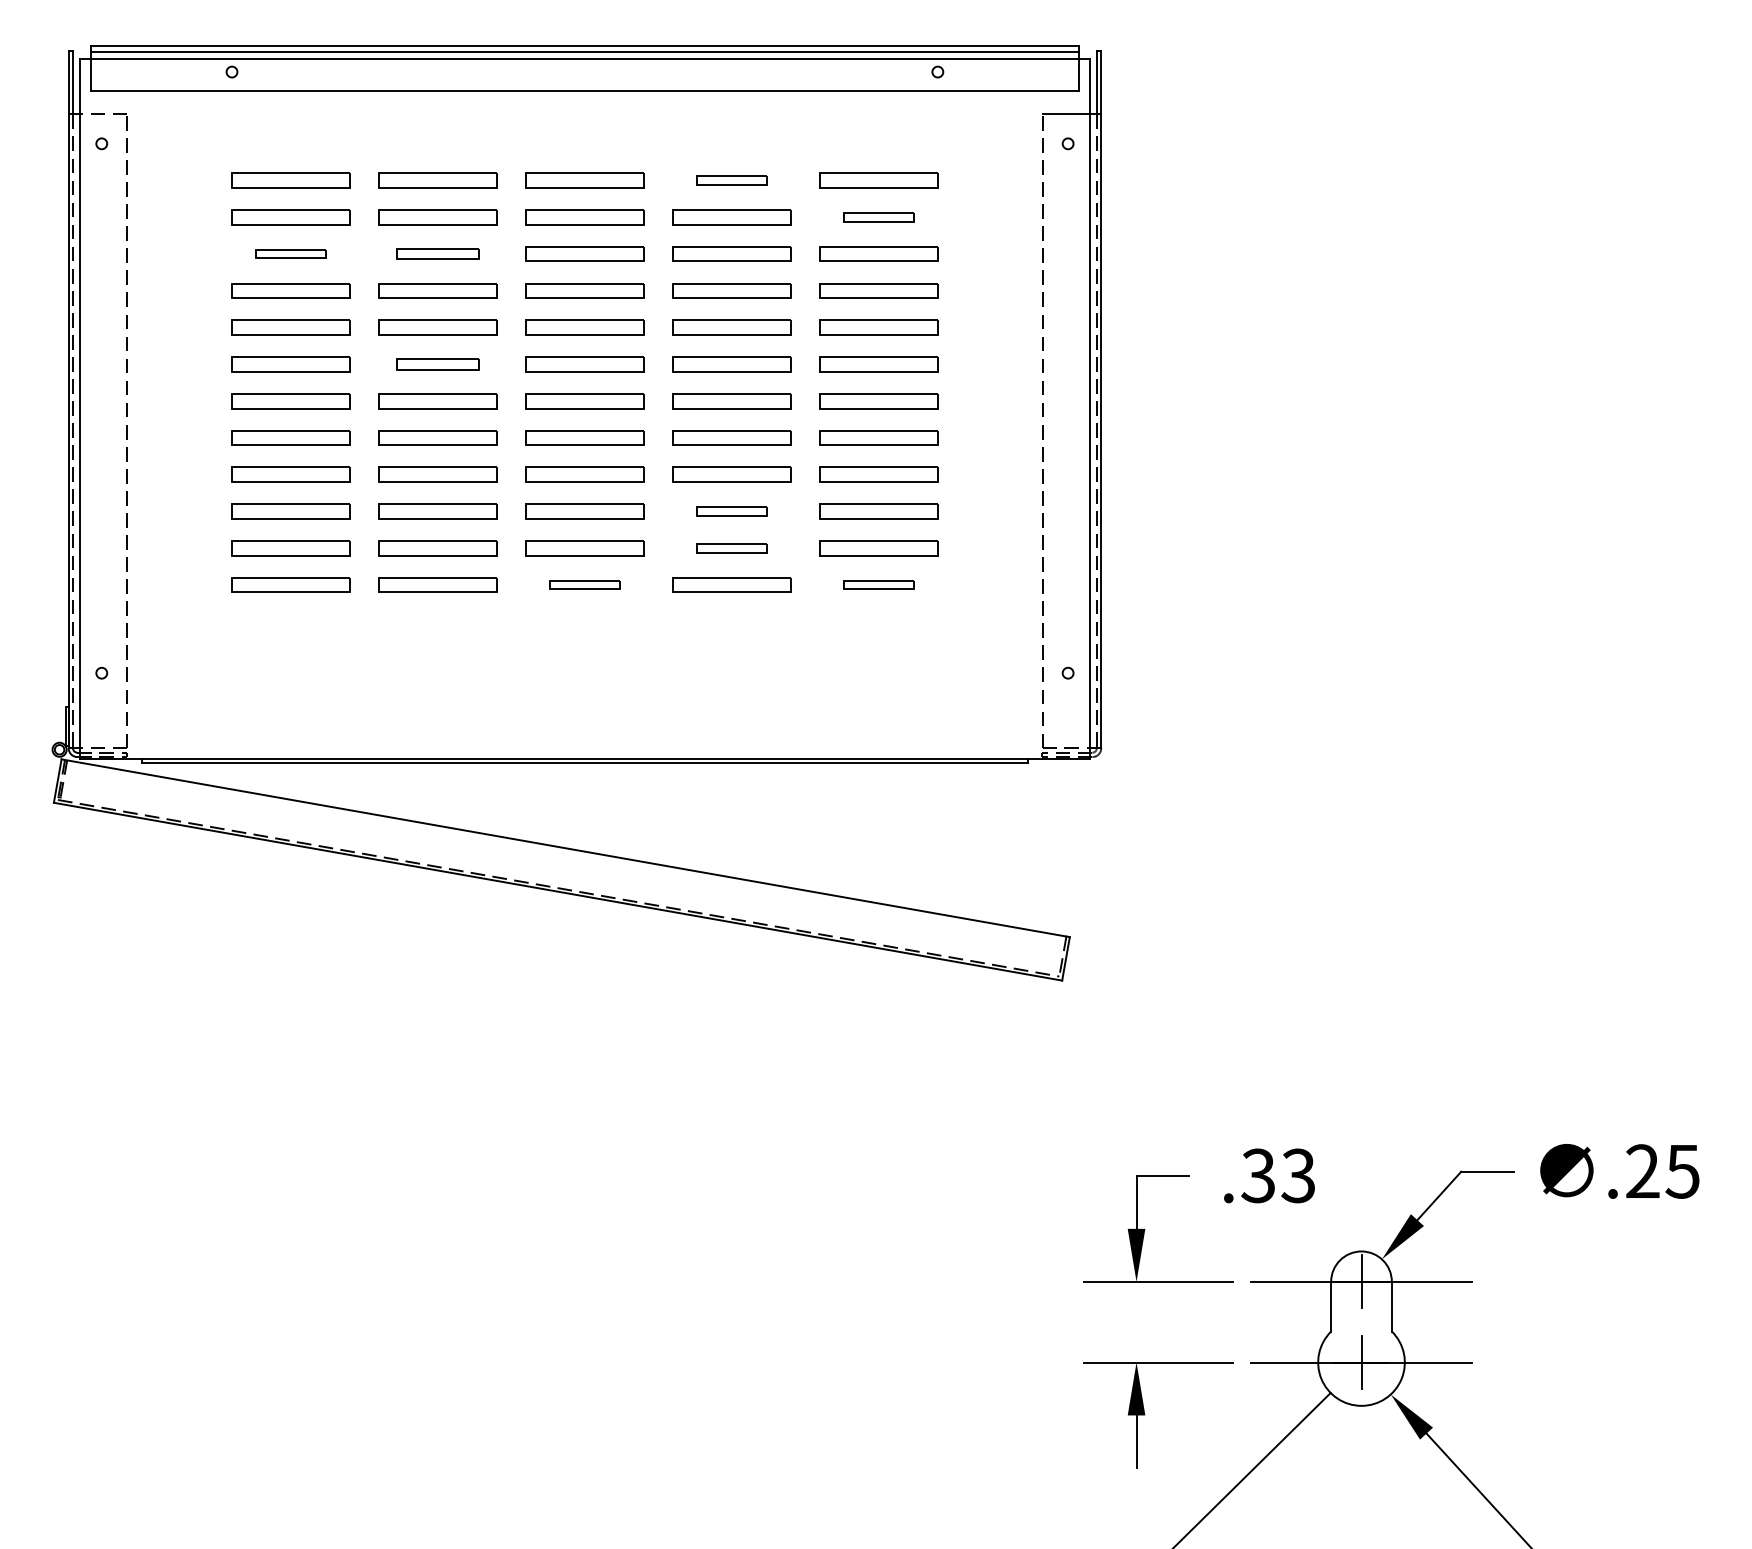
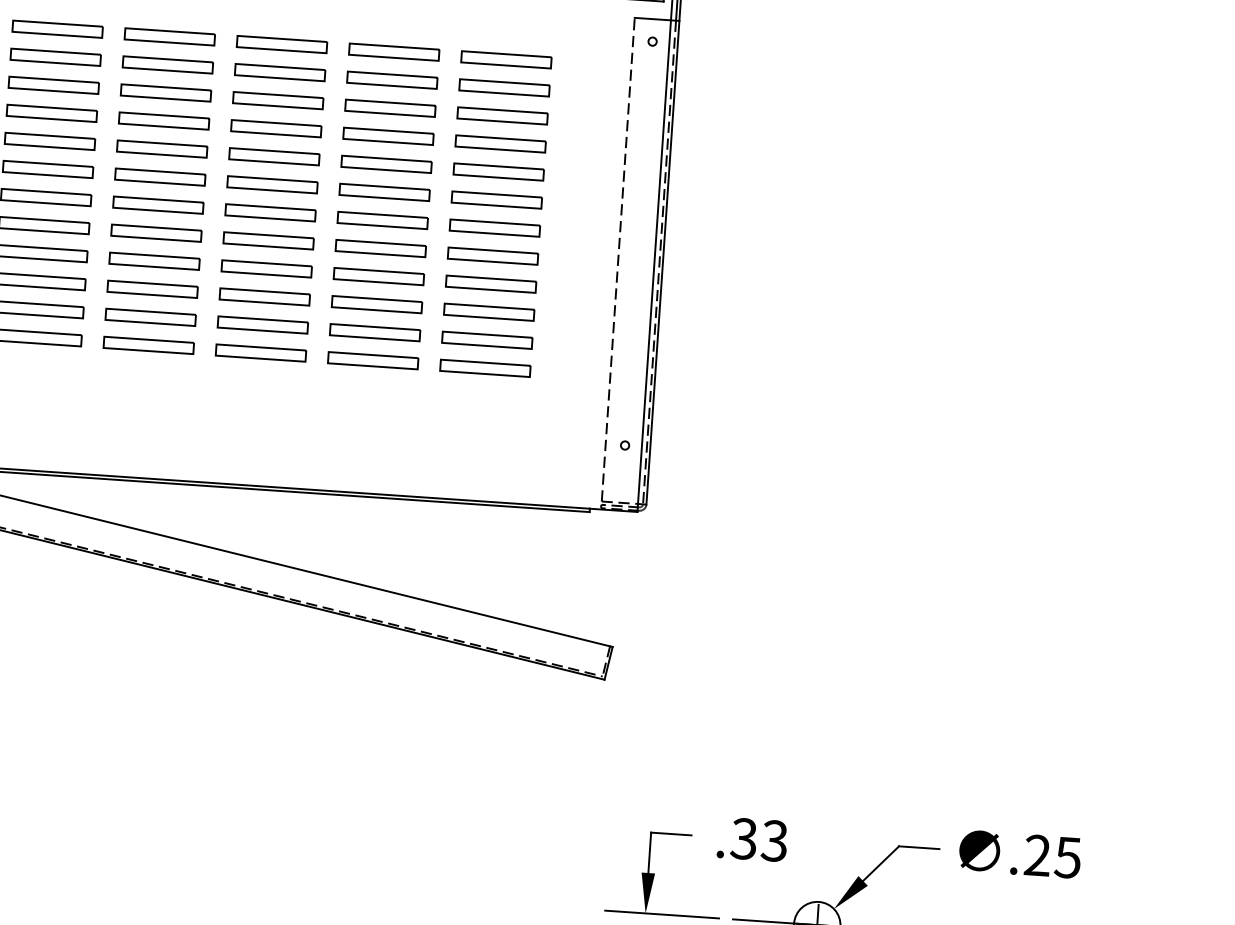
part: (731, 180) -> (393, 52), size x1.67
part: (878, 217) -> (504, 87), size x1.67
part: (290, 253) -> (53, 84), size x1.67
part: (437, 253) -> (165, 92), size x1.43
part: (437, 364) -> (160, 177), size x1.43
part: (731, 511) -> (376, 304), size x1.67
part: (731, 548) -> (374, 332), size x1.67
part: (584, 584) -> (260, 352), size x1.67
part: (878, 584) -> (485, 367), size x1.67

